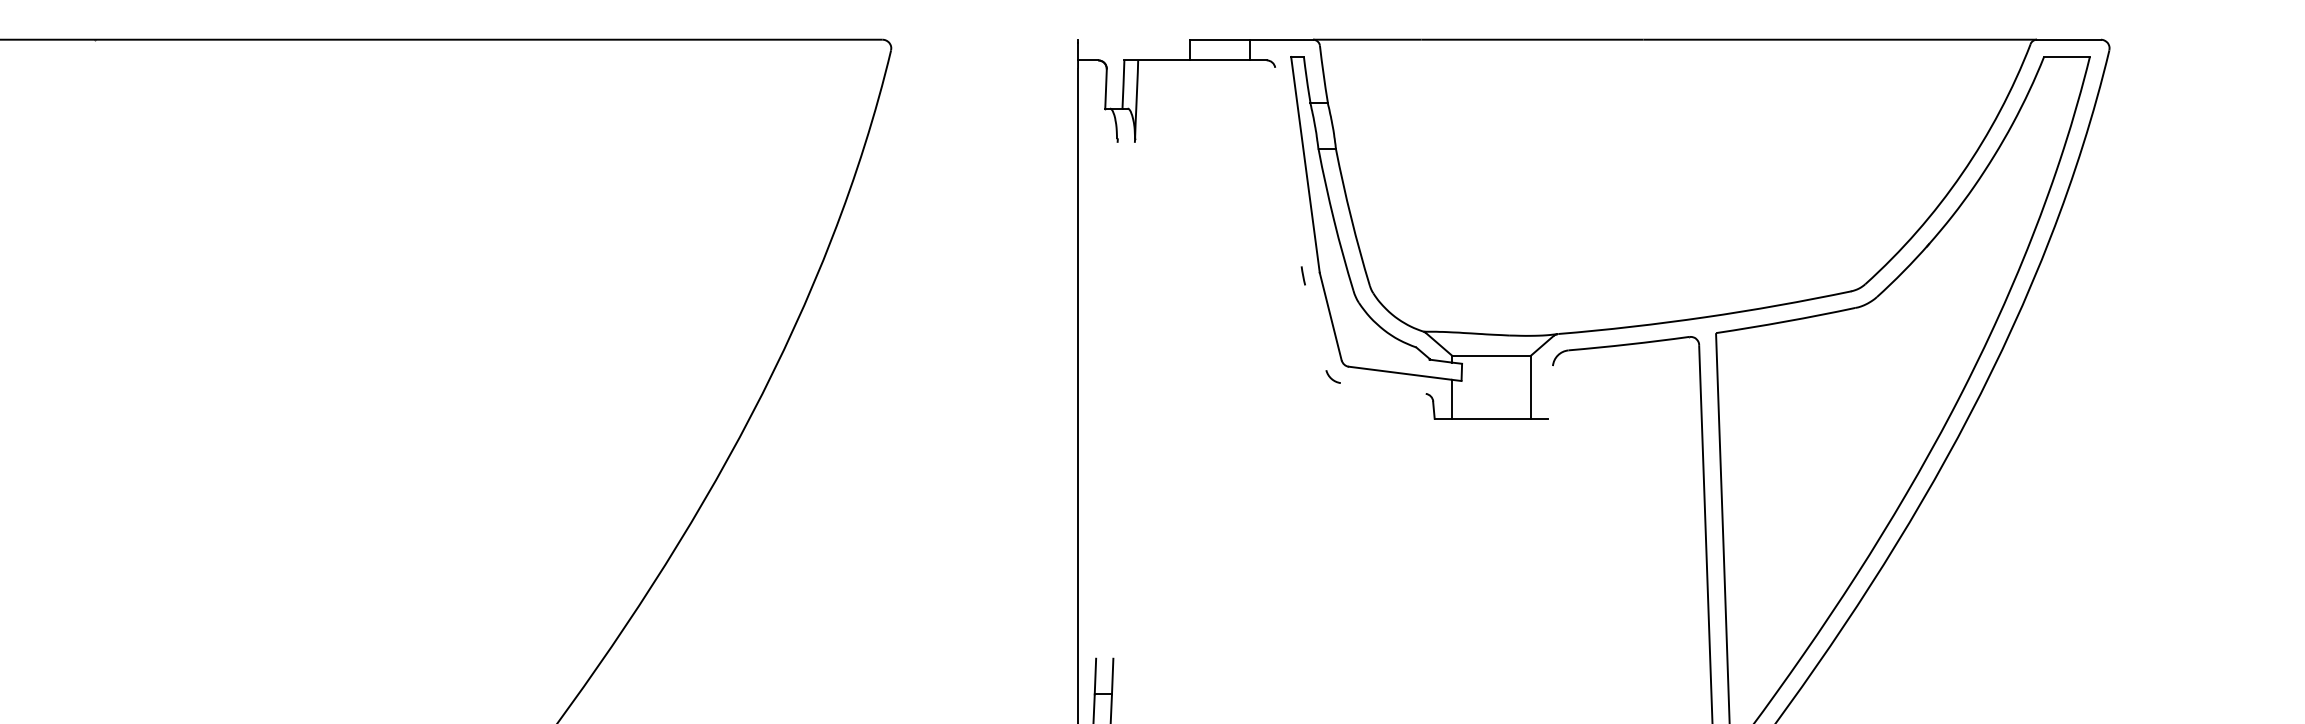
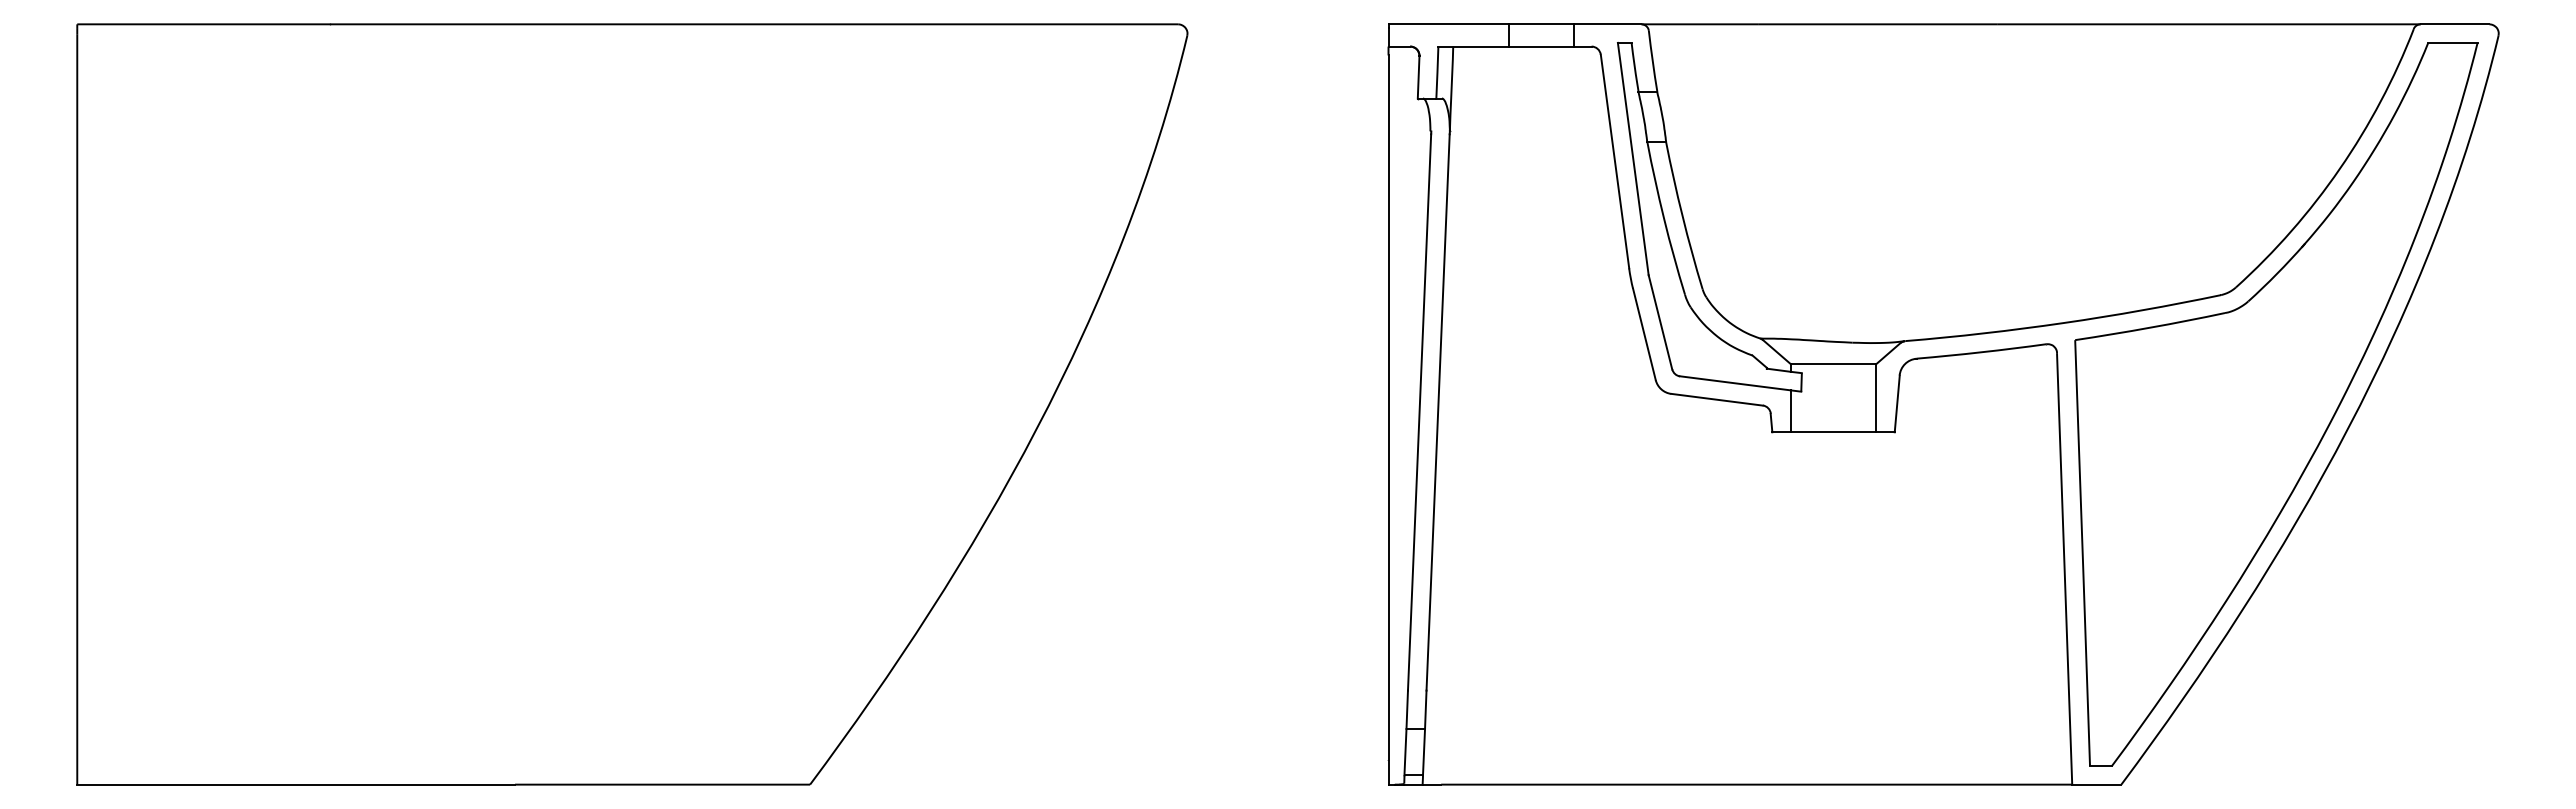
line: (1133, 39) -> (1448, 24), added
line: (1288, 167) -> (1614, 161), added
line: (1315, 327) -> (1644, 334), added
line: (1382, 388) -> (1716, 399), added
line: (1550, 392) -> (1896, 403), added
line: (1106, 400) -> (1419, 412), added
line: (1123, 400) -> (1437, 412), added

